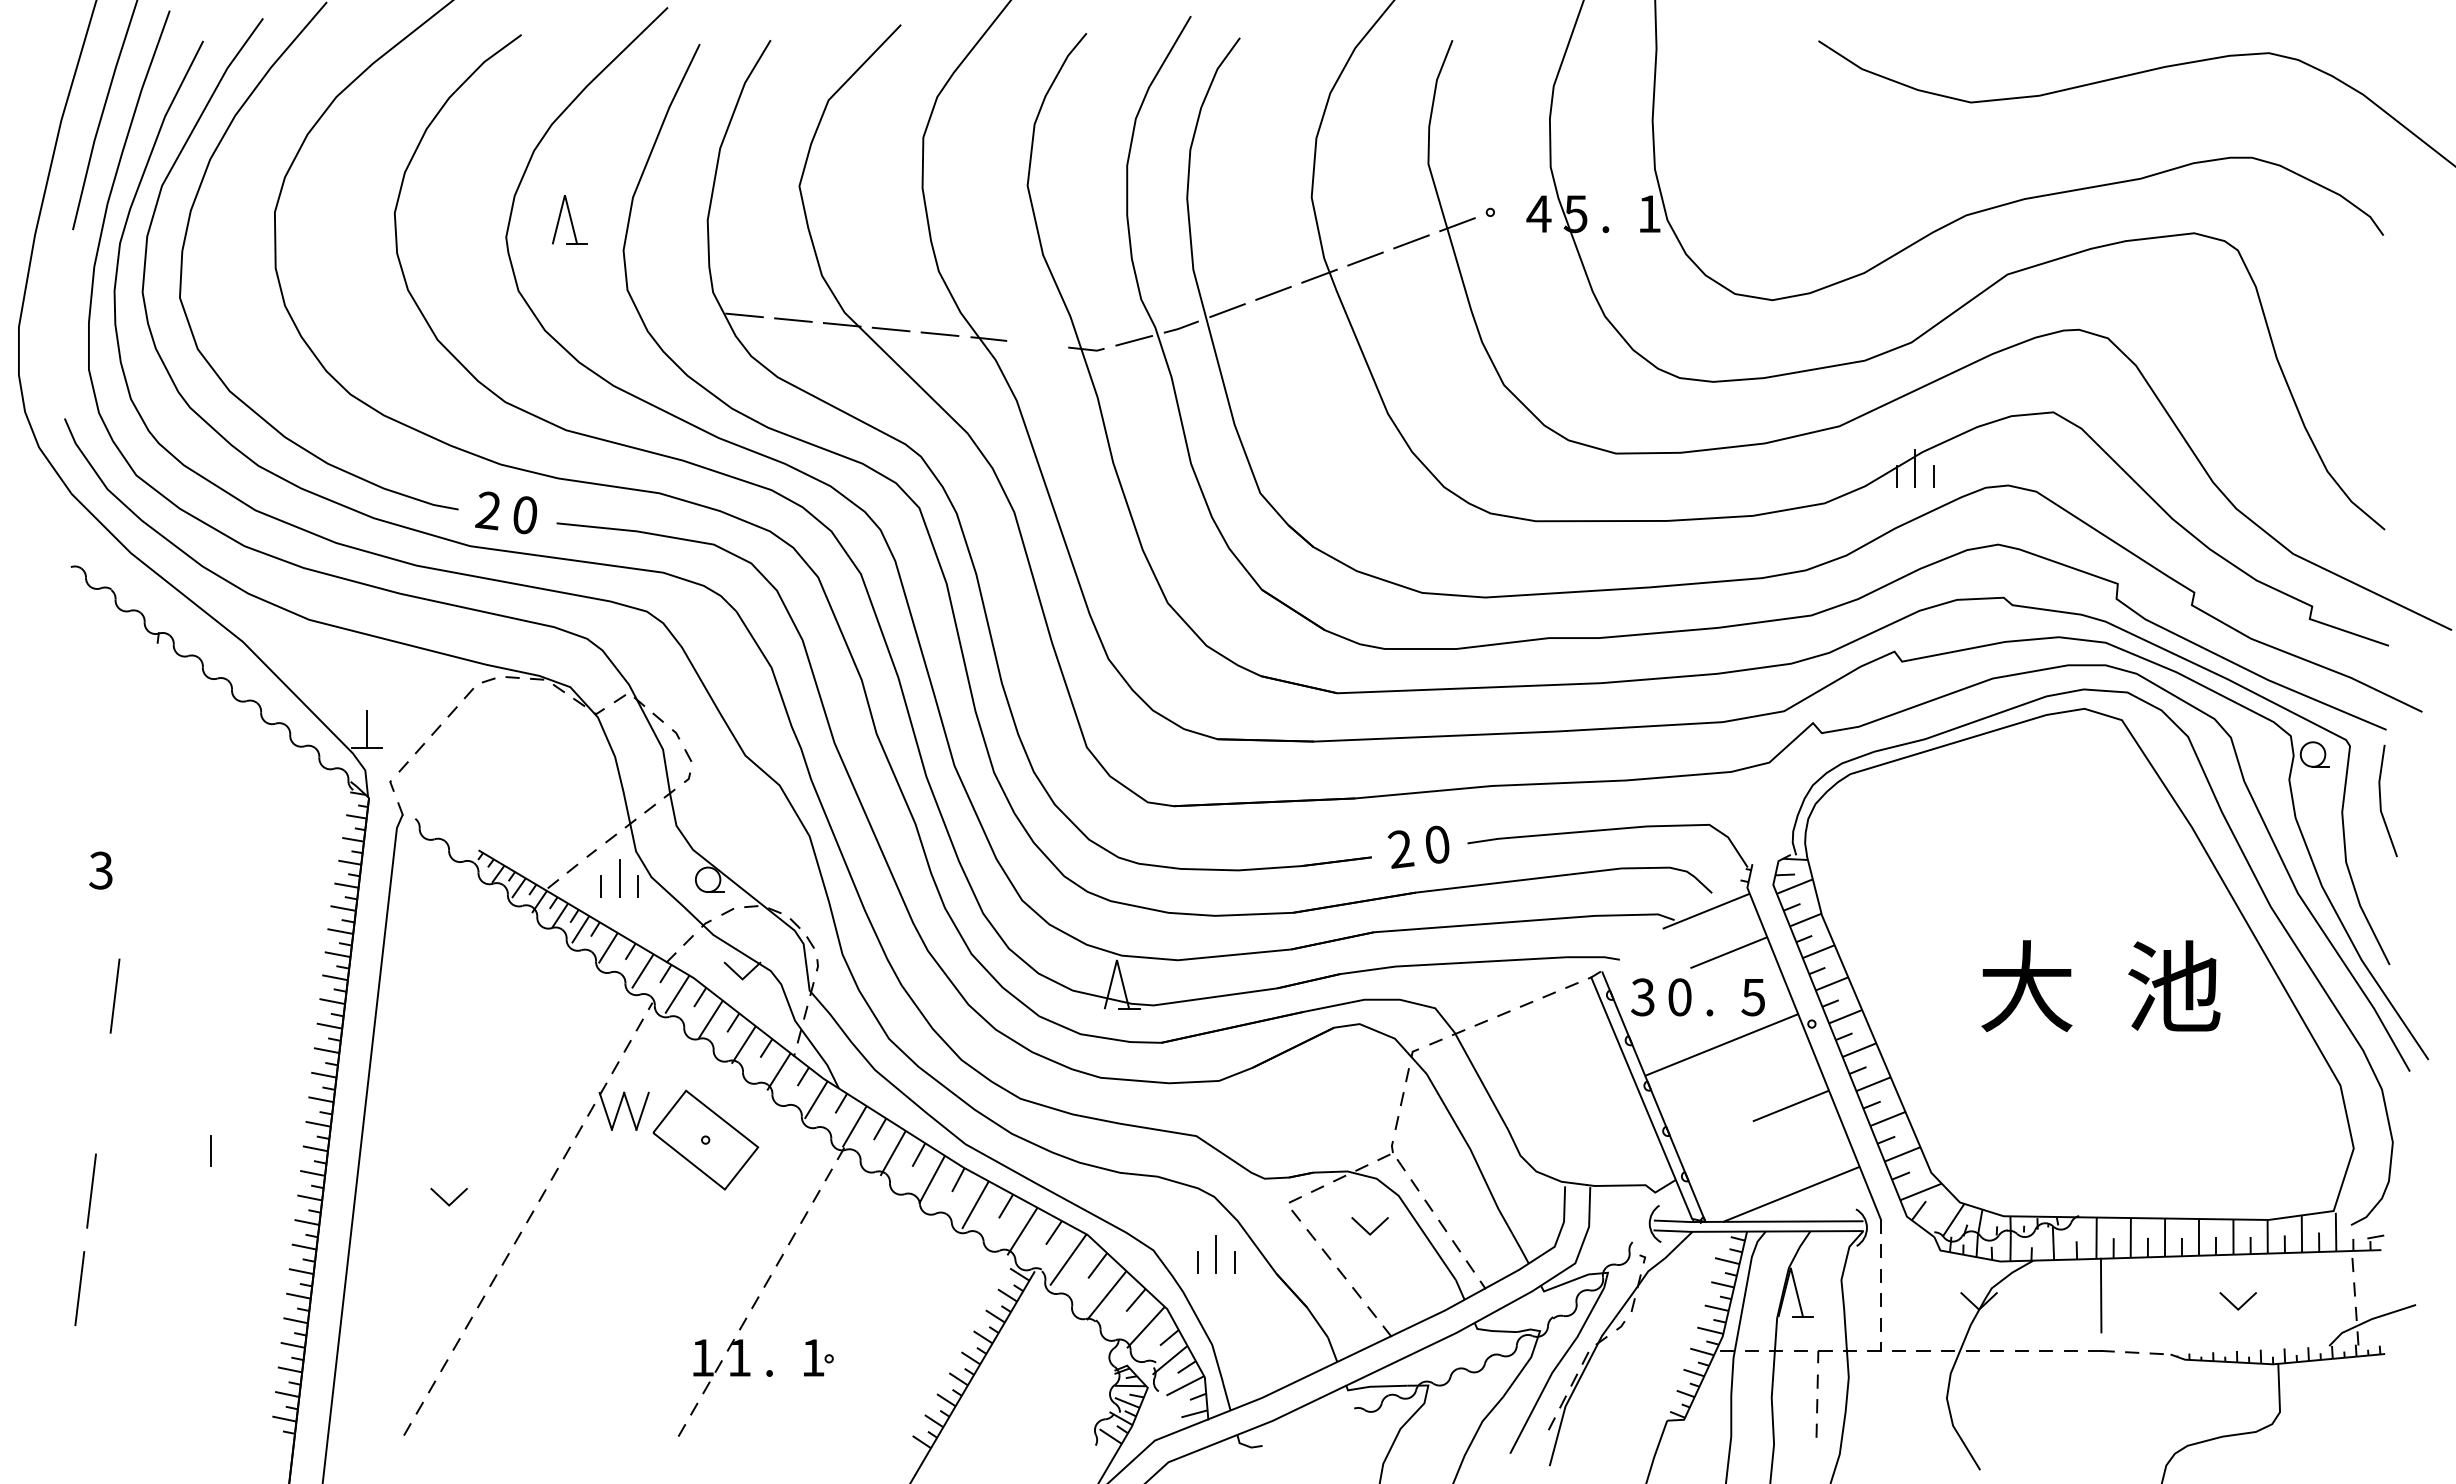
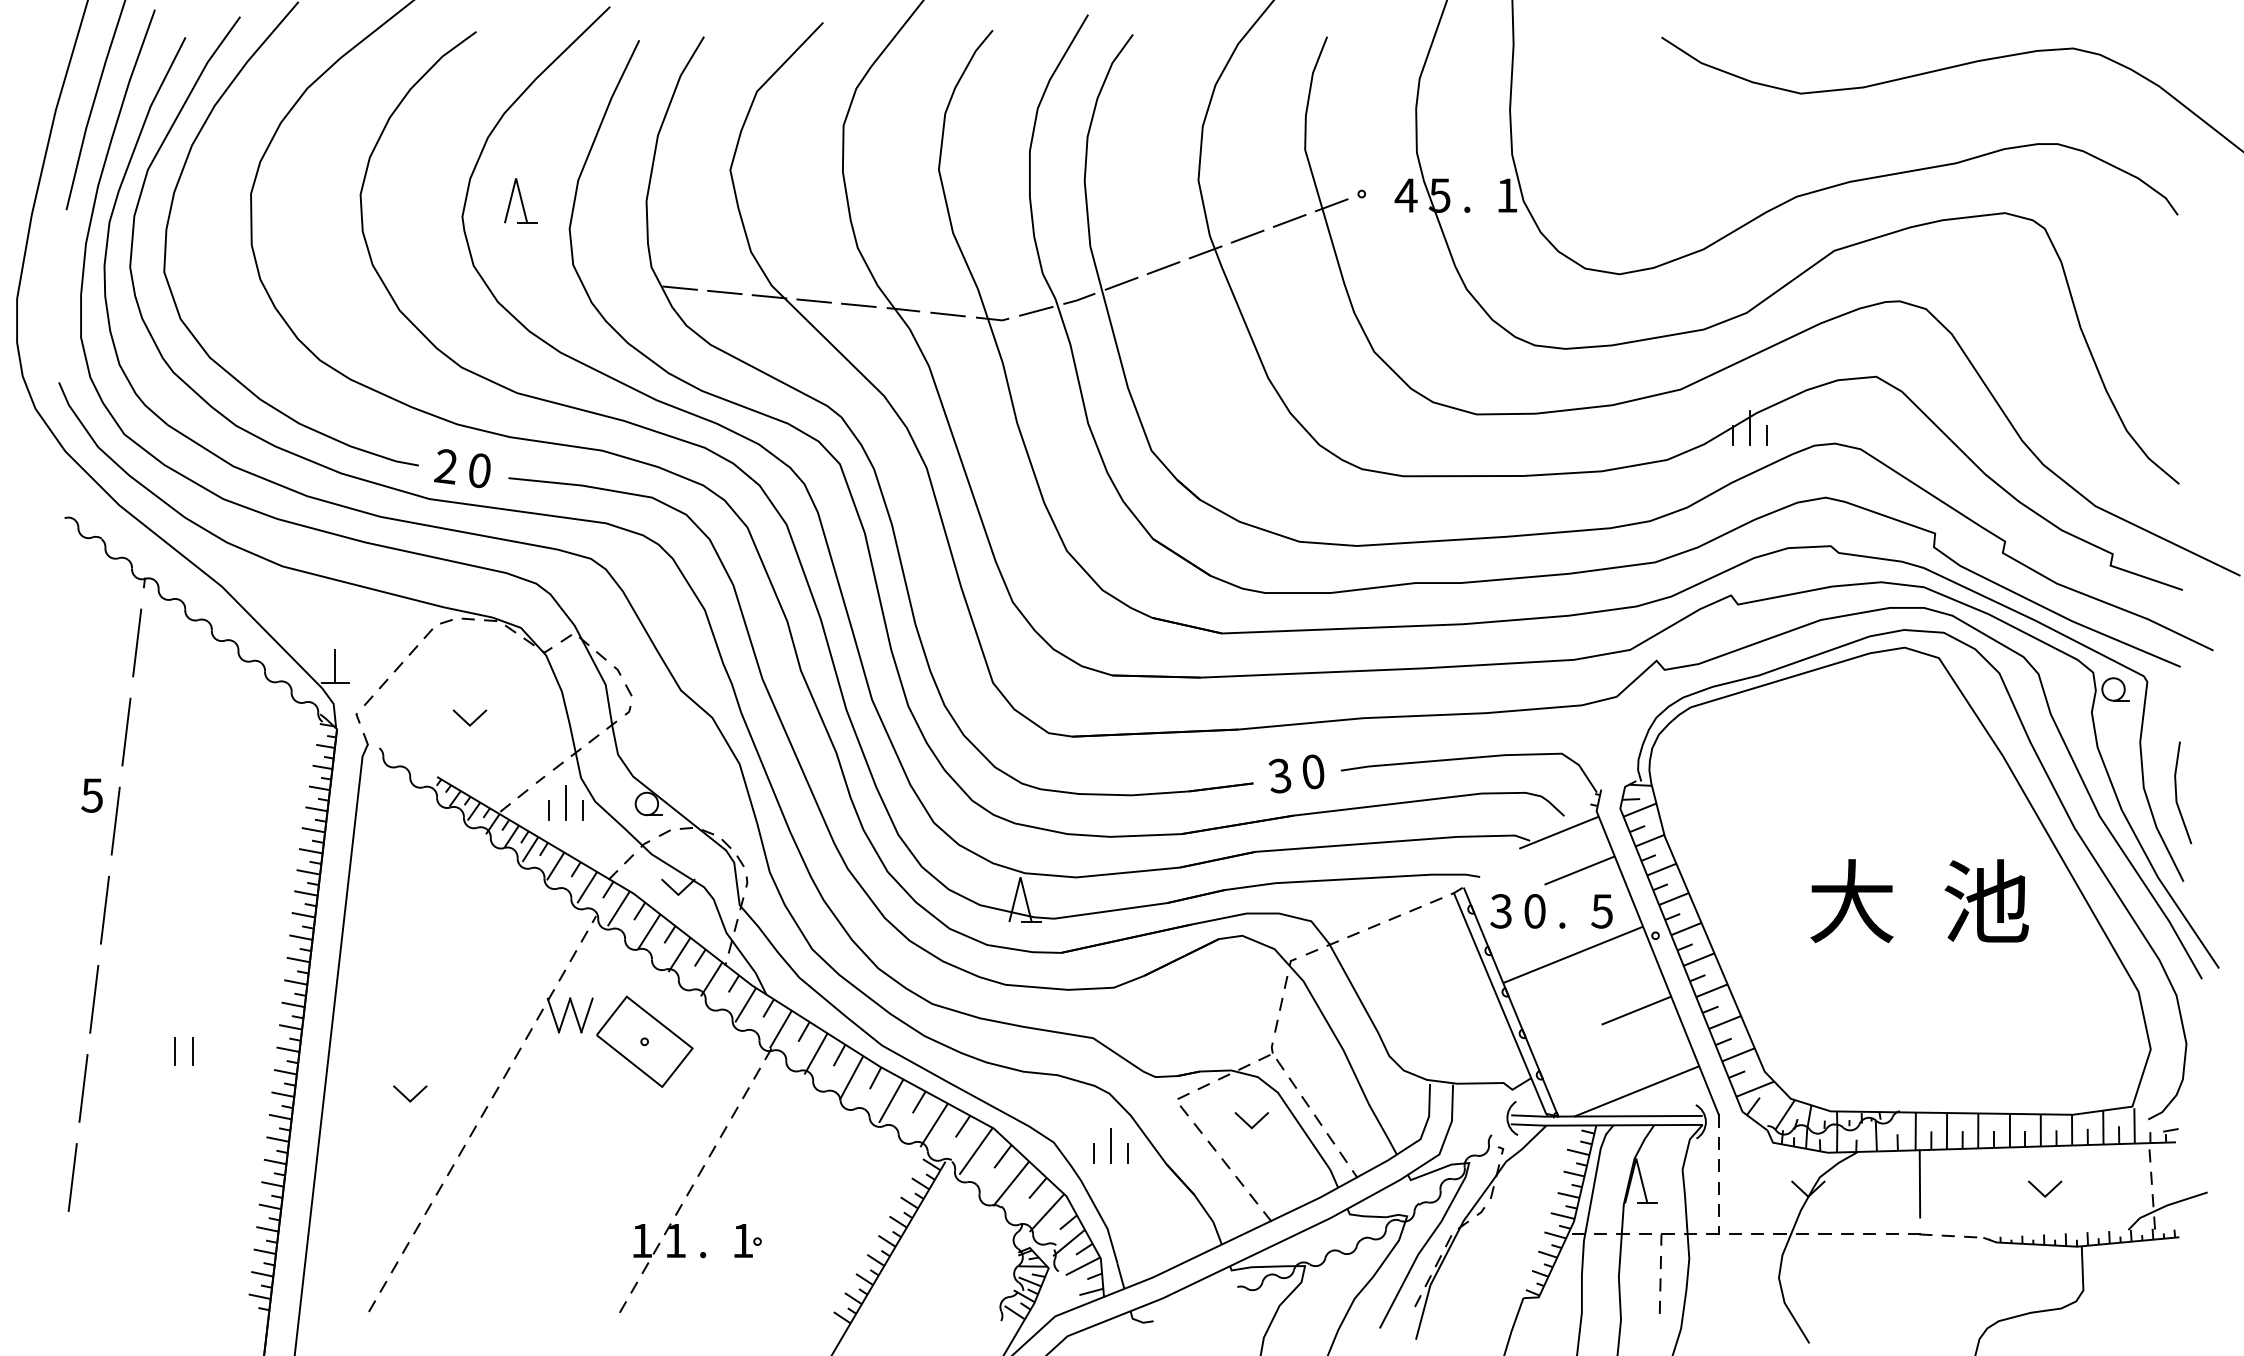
line: (1037, 344) -> (947, 314), added
line: (150, 703) -> (137, 642), added
line: (509, 788) -> (465, 720), added
line: (138, 800) -> (126, 731), added
line: (2381, 803) -> (2177, 795), moved
text: (1401, 848) -> (1280, 775), 2 -> 3
text: (100, 869) -> (91, 794), 3 -> 5
line: (126, 897) -> (115, 820), added
line: (103, 1092) -> (94, 998), added
line: (191, 1150) -> (174, 1051), added

